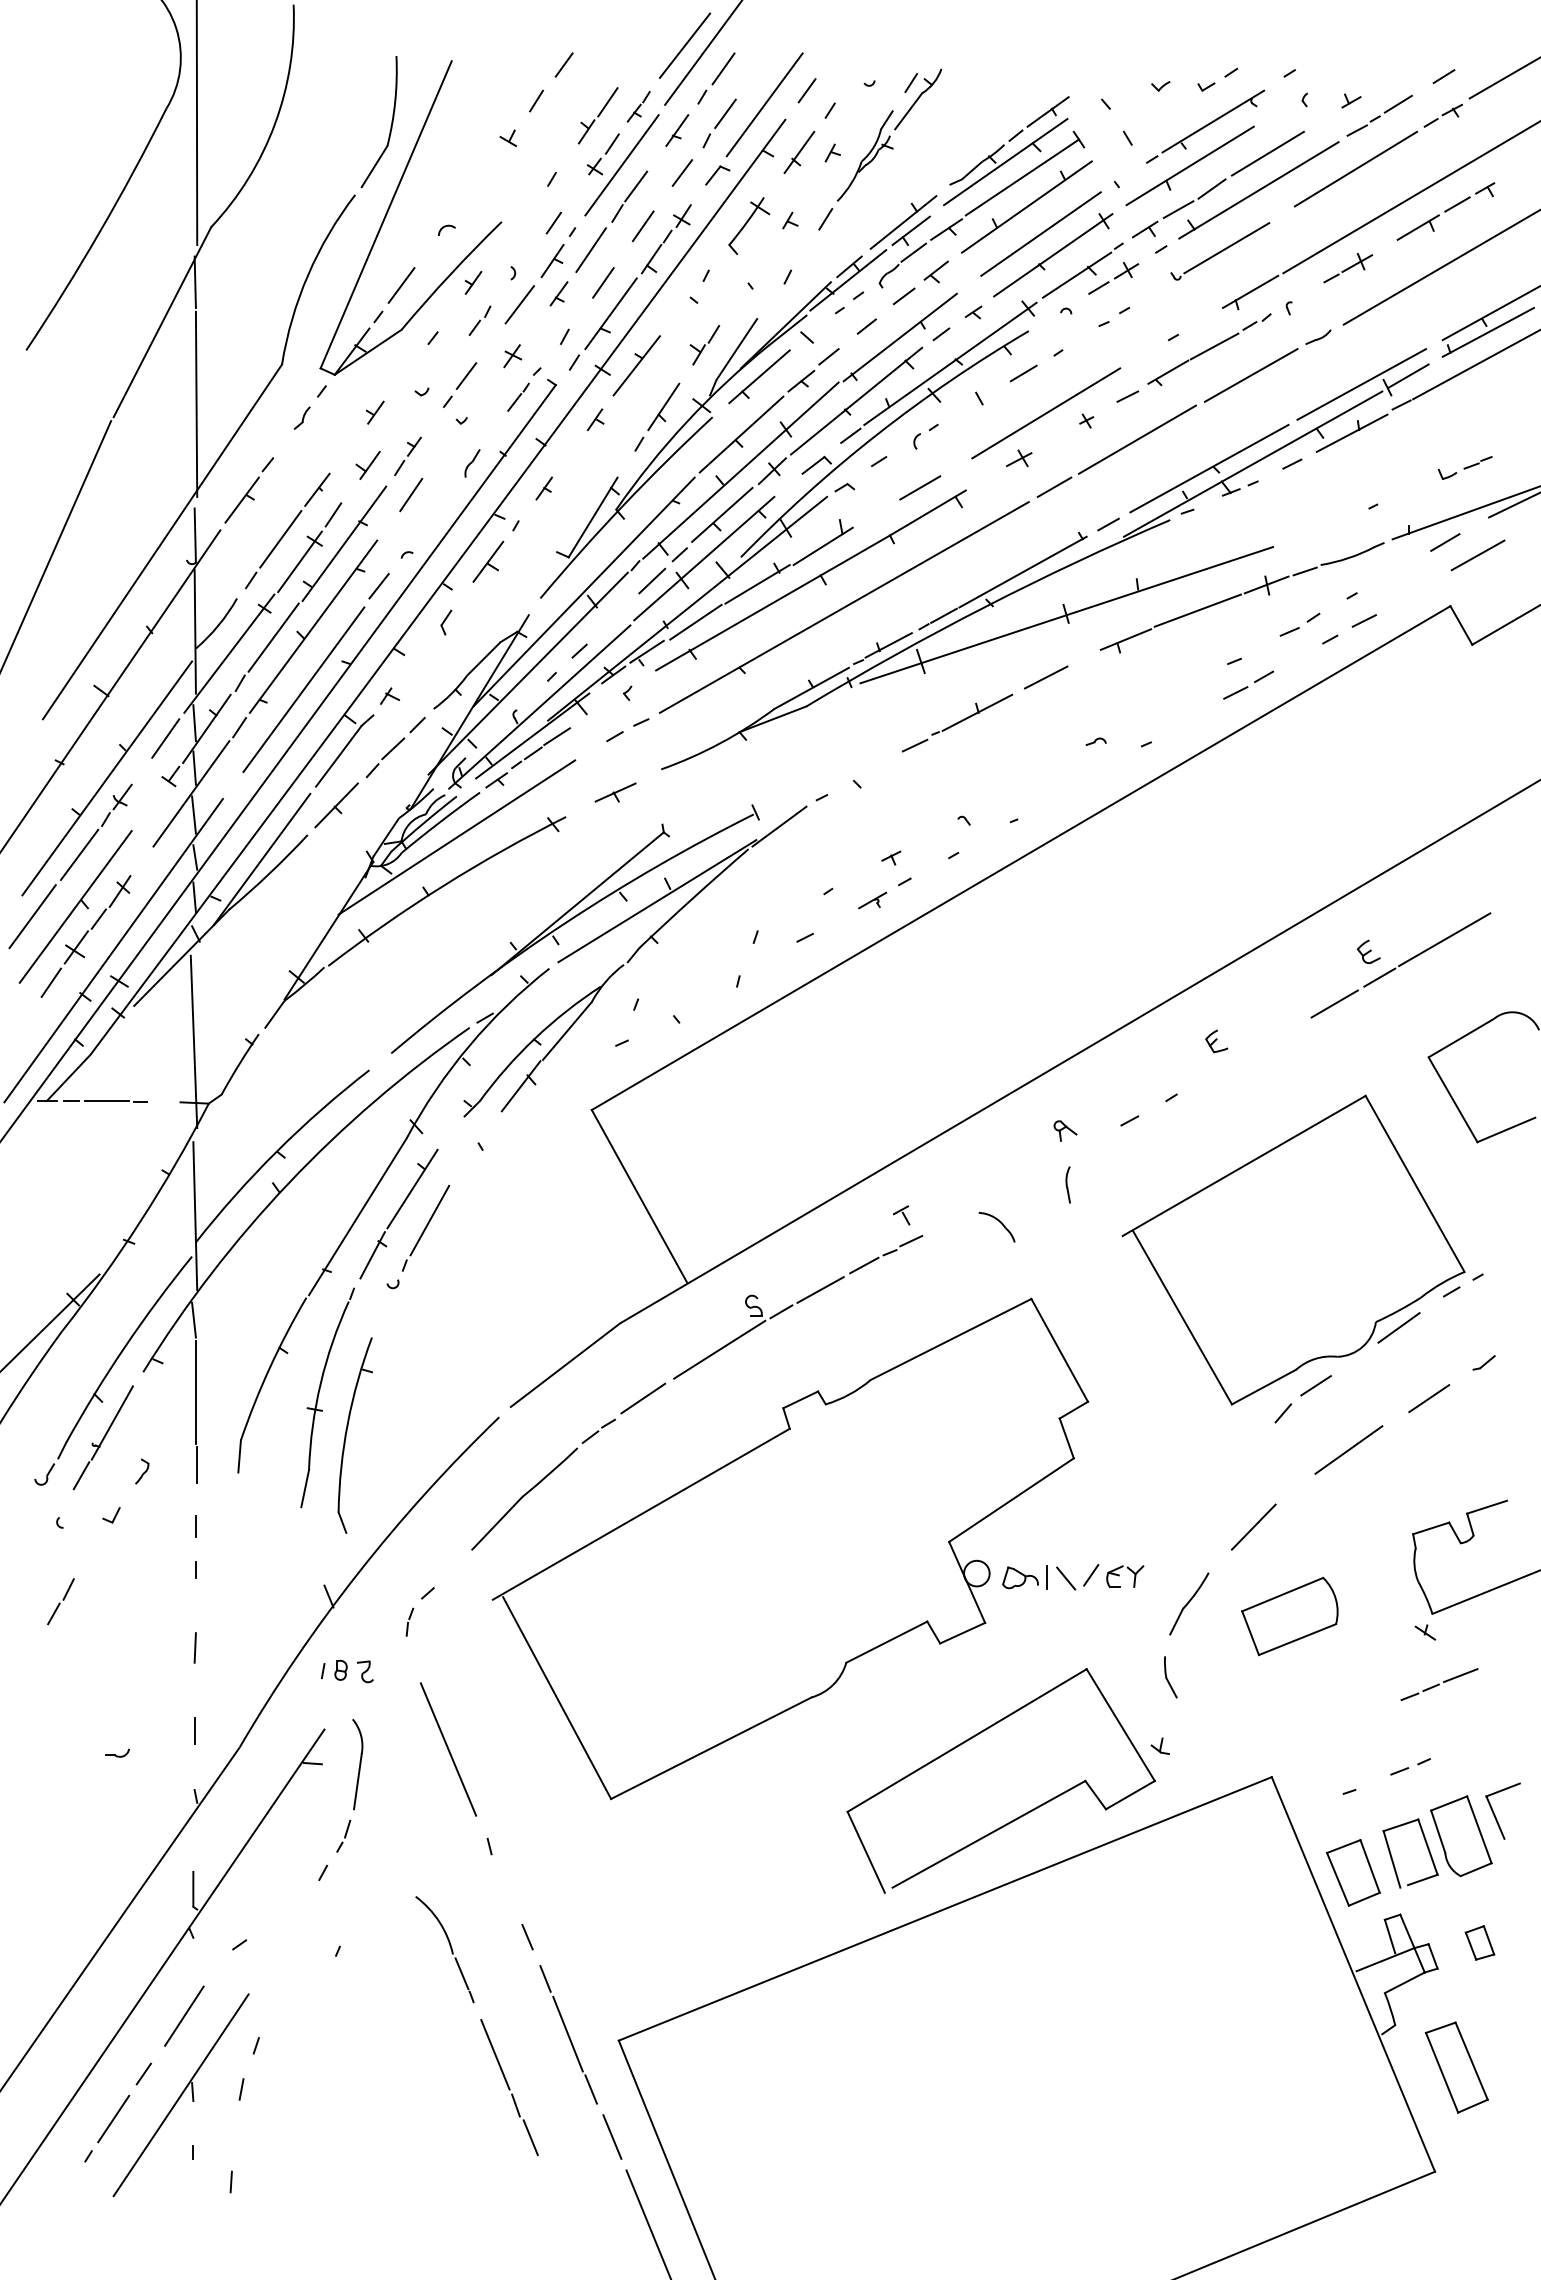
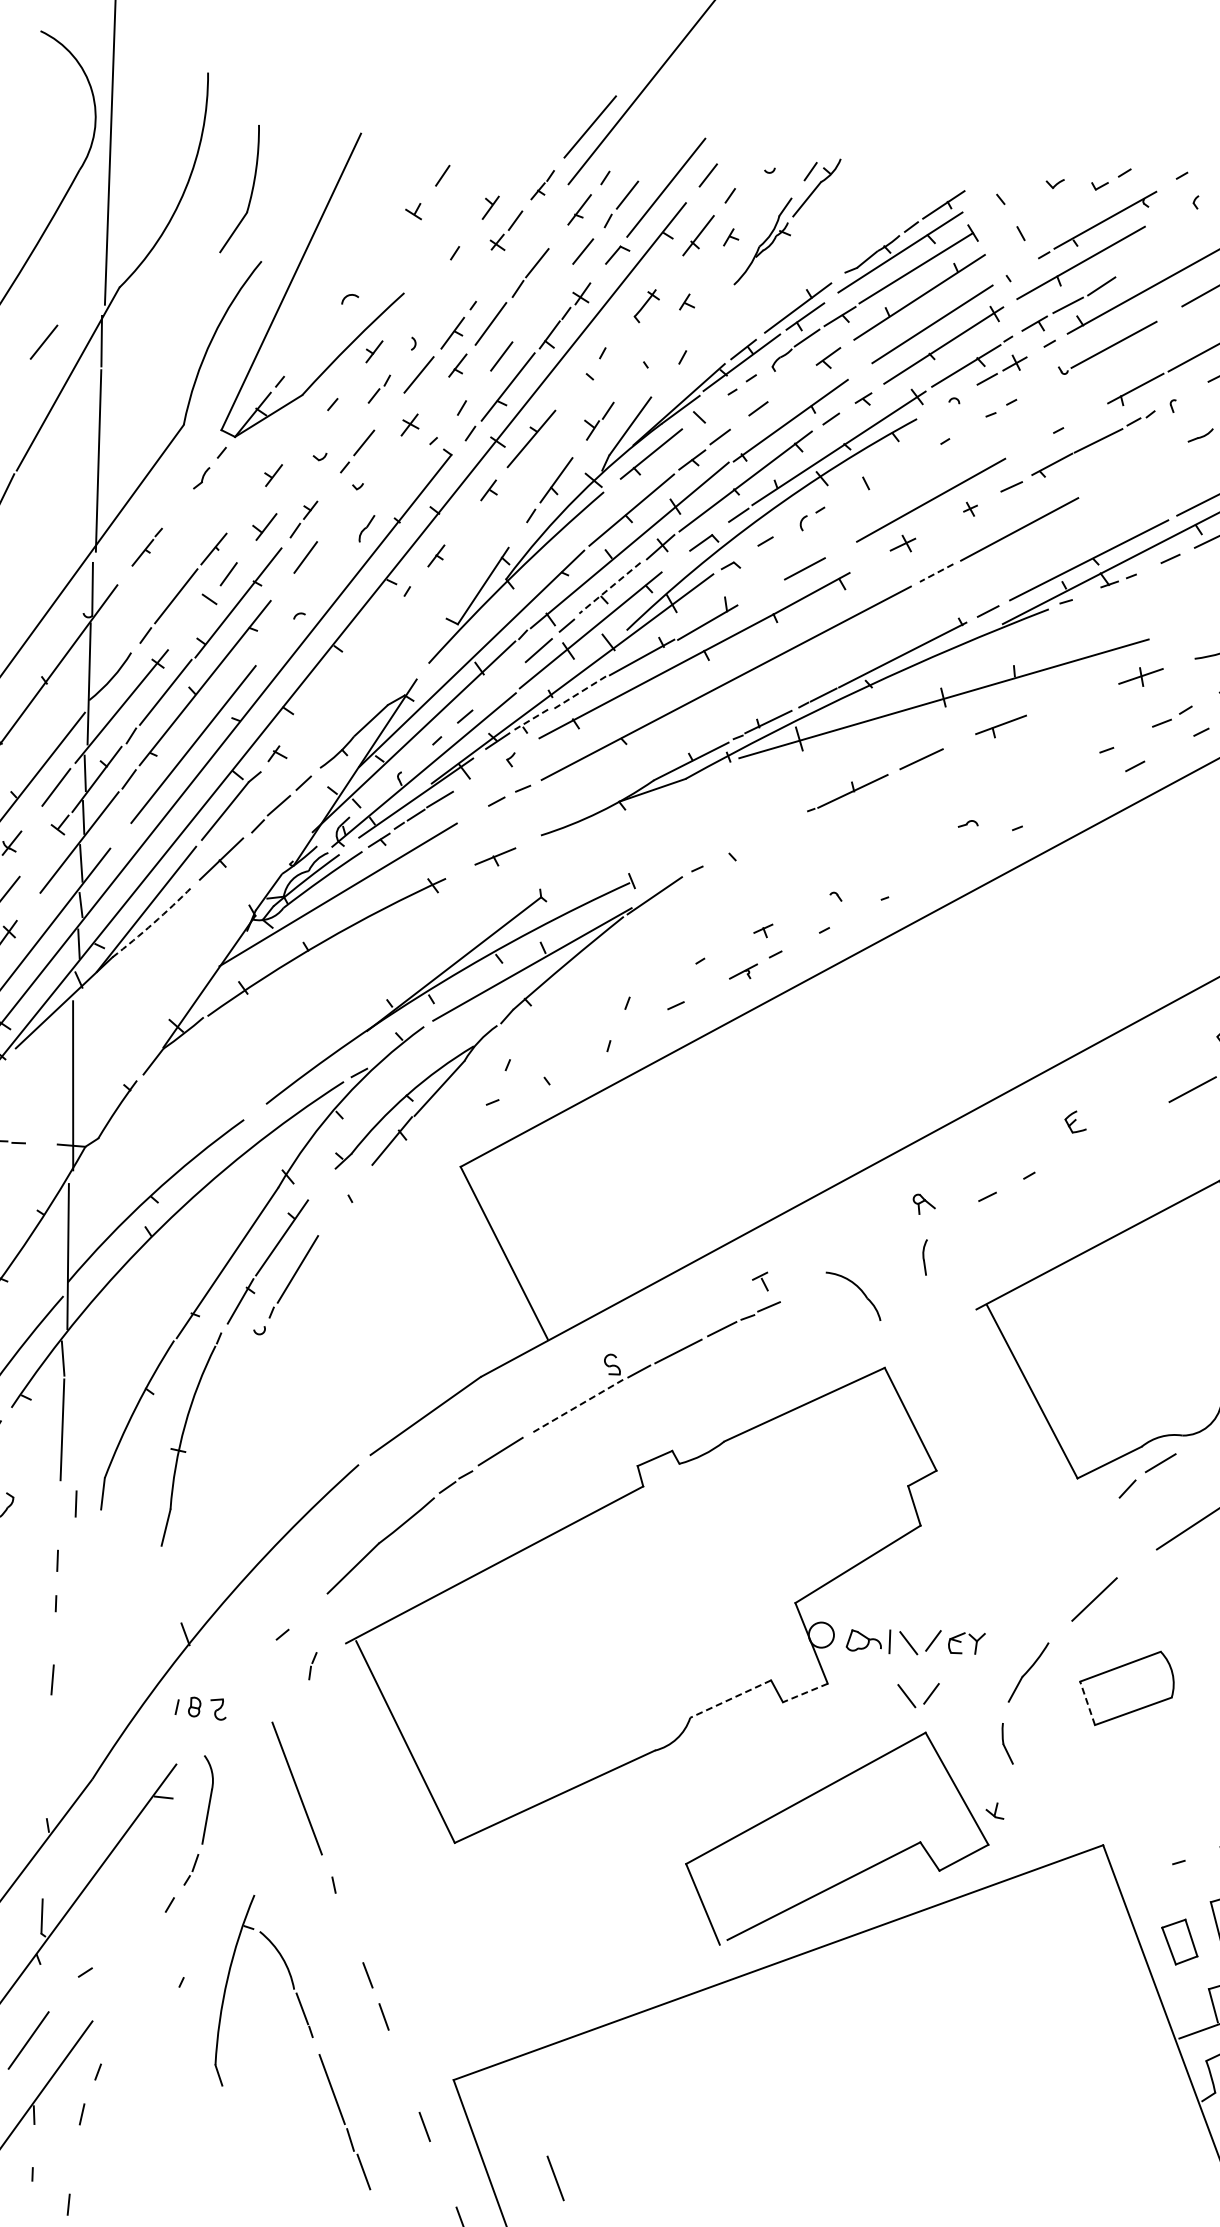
line: (563, 64) -> (470, 140), removed
line: (723, 68) -> (627, 150), removed
line: (607, 102) -> (512, 179), removed
part: (390, 126) -> (250, 193), moved
line: (1267, 153) -> (1157, 253), removed
line: (621, 165) -> (523, 242), removed
line: (825, 219) -> (721, 302), removed
line: (553, 222) -> (455, 295), removed
part: (749, 225) -> (647, 305), size x0.6
line: (642, 226) -> (542, 302), removed
line: (401, 285) -> (43, 342), moved
line: (903, 296) -> (795, 380), removed
line: (1023, 373) -> (910, 460), removed
line: (1250, 375) -> (1132, 470), removed
line: (518, 396) -> (414, 464), removed
line: (1054, 487) -> (936, 573), solid -> dashed
part: (249, 490) -> (147, 547), size x0.6
line: (722, 514) -> (610, 587), solid -> dashed
line: (299, 561) -> (193, 618), removed
part: (488, 561) -> (379, 625), removed
line: (1304, 571) -> (1178, 664), removed
line: (378, 586) -> (270, 646), removed
line: (1197, 610) -> (1072, 698), removed
line: (696, 621) -> (580, 691), solid -> dashed
part: (446, 622) -> (335, 683), removed
line: (647, 651) -> (531, 719), solid -> dashed
line: (1235, 692) -> (1106, 780), removed
line: (914, 745) -> (790, 821), removed
arc: (269, 873) -> (153, 923), solid -> dashed
part: (996, 1227) -> (853, 1296), size x1.6
line: (719, 1350) -> (577, 1407), solid -> dashed
part: (347, 1432) -> (227, 1987), moved
line: (197, 1464) -> (61, 1500), removed
part: (409, 1621) -> (312, 1665), moved
line: (1250, 1632) -> (1087, 1702), solid -> dashed
line: (962, 1633) -> (805, 1693), solid -> dashed
part: (1071, 1637) -> (911, 1701), added
line: (886, 1642) -> (730, 1699), solid -> dashed
line: (194, 1730) -> (75, 1503), moved
part: (1353, 1872) -> (1179, 1941), size x0.7
line: (567, 2033) -> (403, 2071), removed
line: (612, 2136) -> (555, 2177), moved

